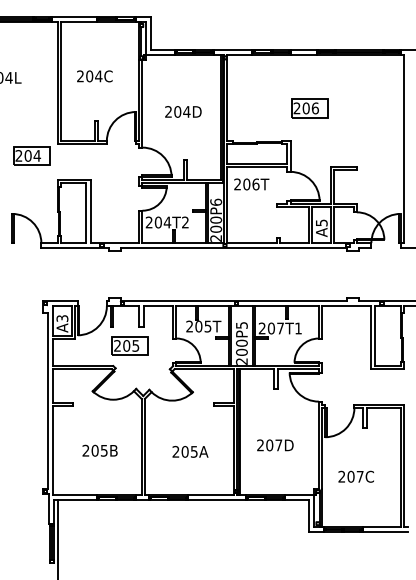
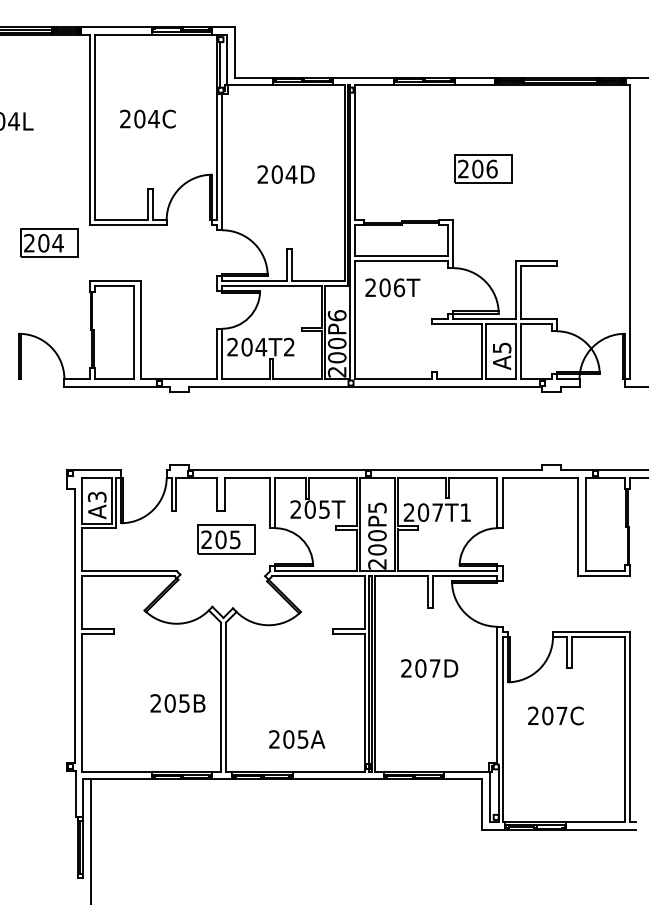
part: (129, 345) -> (225, 539), moved
text: (275, 445) -> (429, 668), moved
text: (99, 450) -> (177, 703), moved
text: (190, 451) -> (297, 738), moved
text: (355, 476) -> (554, 715), moved

